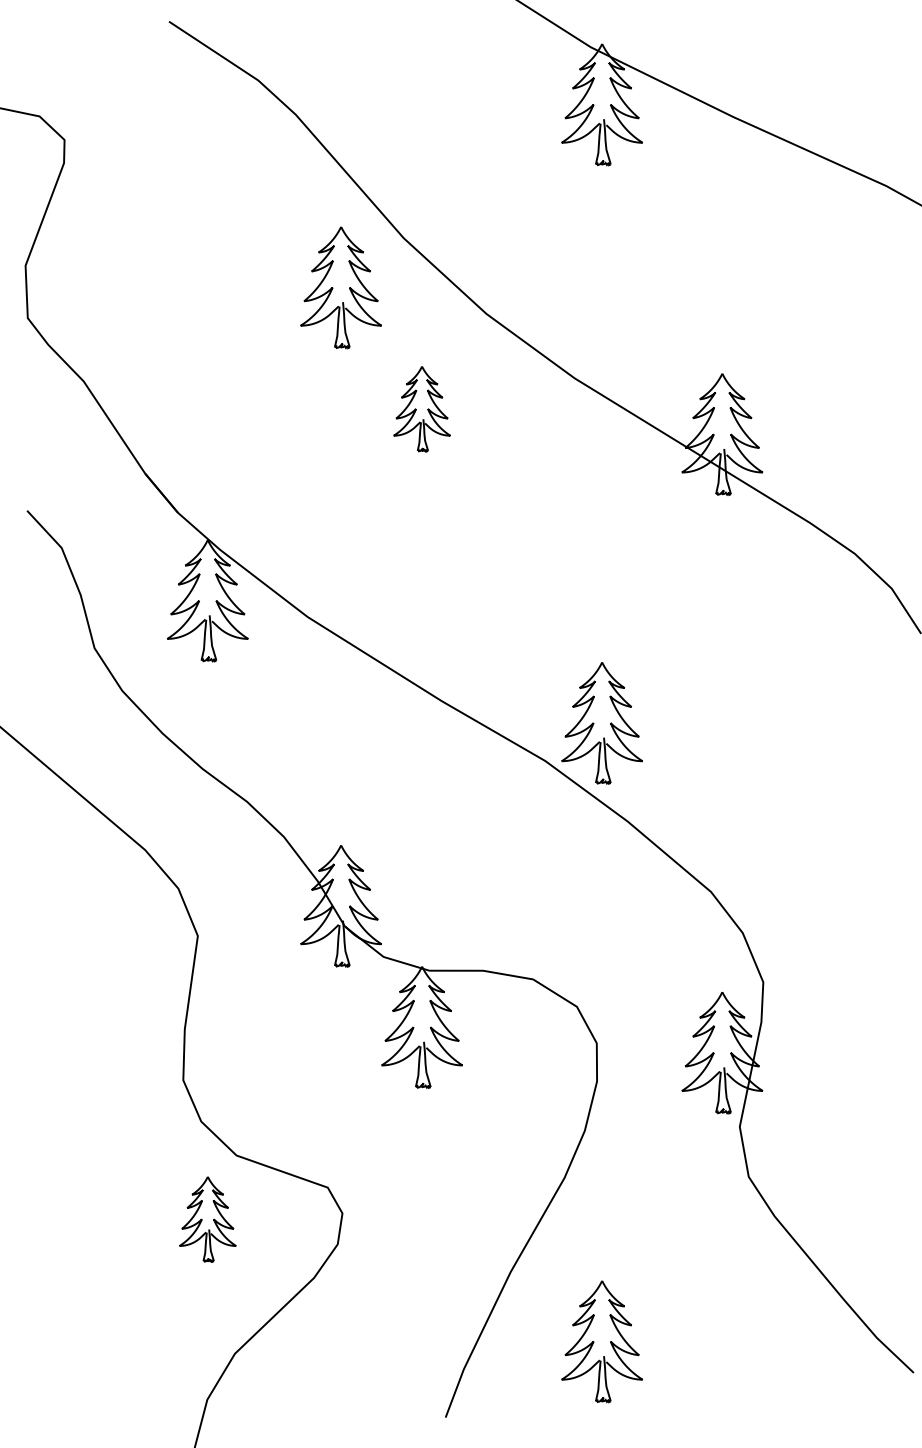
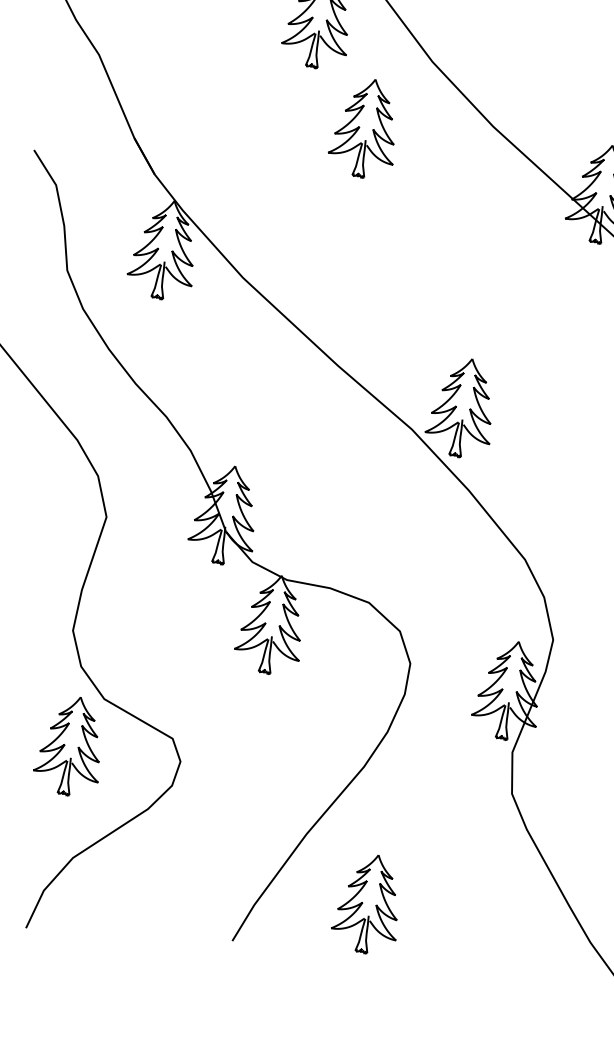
part: (421, 409) -> (365, 128), size x1.43
part: (207, 1219) -> (71, 746), size x1.43

